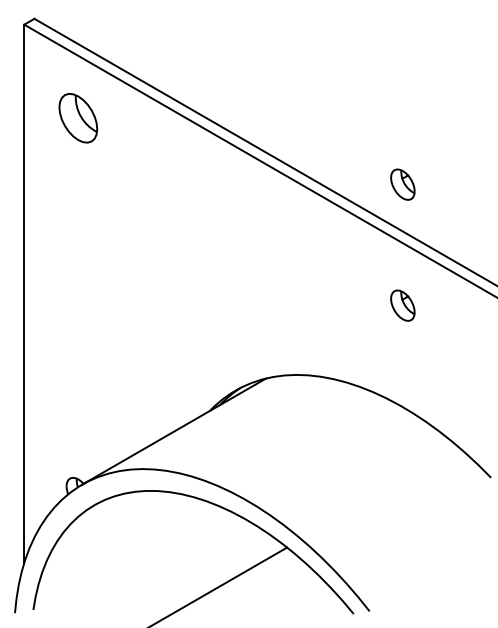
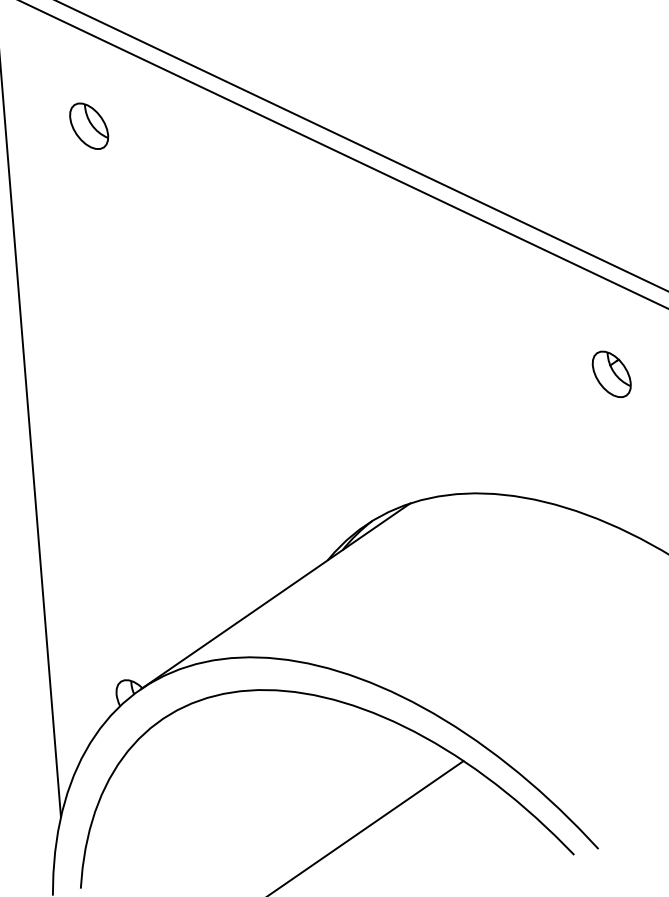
part: (78, 118) -> (89, 126), size x0.62
part: (402, 184) -> (596, 187), removed

